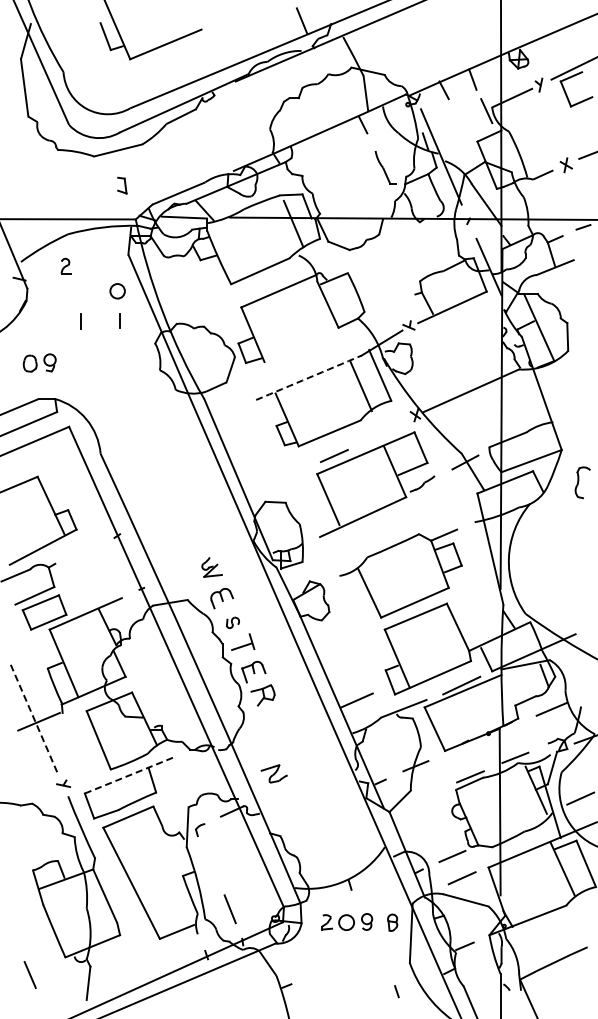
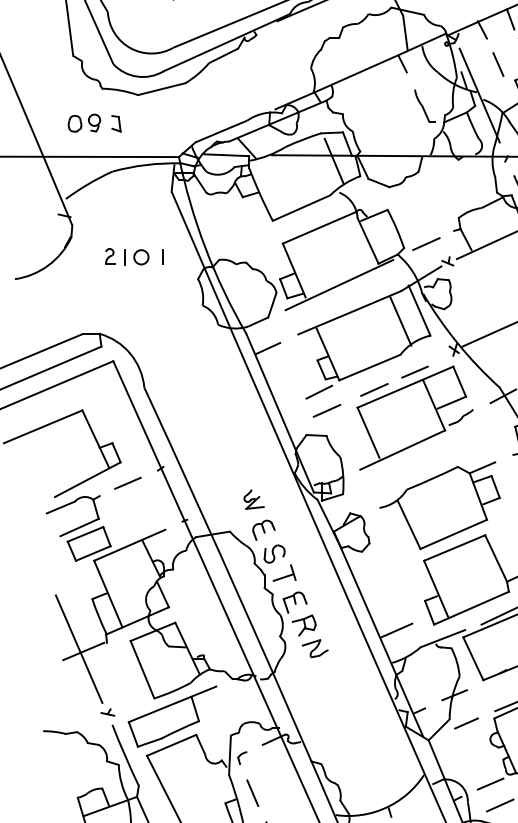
line: (460, 125) -> (498, 64), added
part: (122, 185) -> (116, 123), moved
part: (65, 265) -> (109, 255), moved
circle: (117, 291) -> (141, 257), moved
line: (386, 307) -> (425, 243), added
line: (298, 349) -> (339, 285), added
part: (39, 362) -> (84, 122), moved
arc: (308, 377) -> (348, 312), dashed -> solid
line: (226, 413) -> (268, 348), added
line: (375, 437) -> (414, 371), added
line: (278, 457) -> (319, 391), added
line: (285, 477) -> (326, 411), added
line: (83, 550) -> (127, 482), added
part: (232, 622) -> (274, 553), size x1.67
line: (34, 719) -> (79, 649), dashed -> solid
part: (273, 773) -> (314, 648), moved
line: (129, 775) -> (172, 704), dashed -> solid
line: (427, 794) -> (466, 723), added
line: (210, 865) -> (252, 792), added

